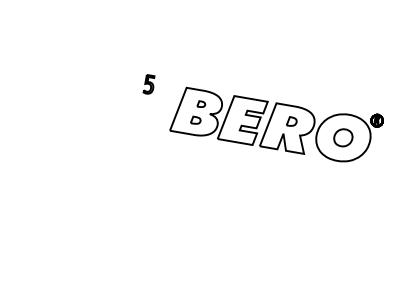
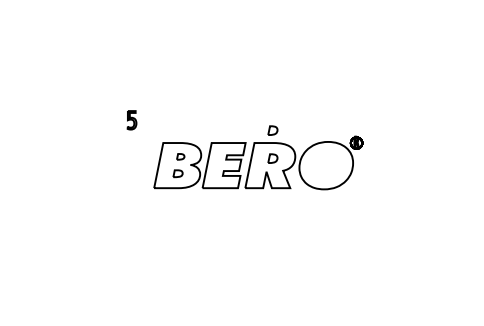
part: (148, 84) -> (131, 120), moved
part: (296, 94) -> (272, 130), added
part: (343, 137) -> (326, 165), removed

